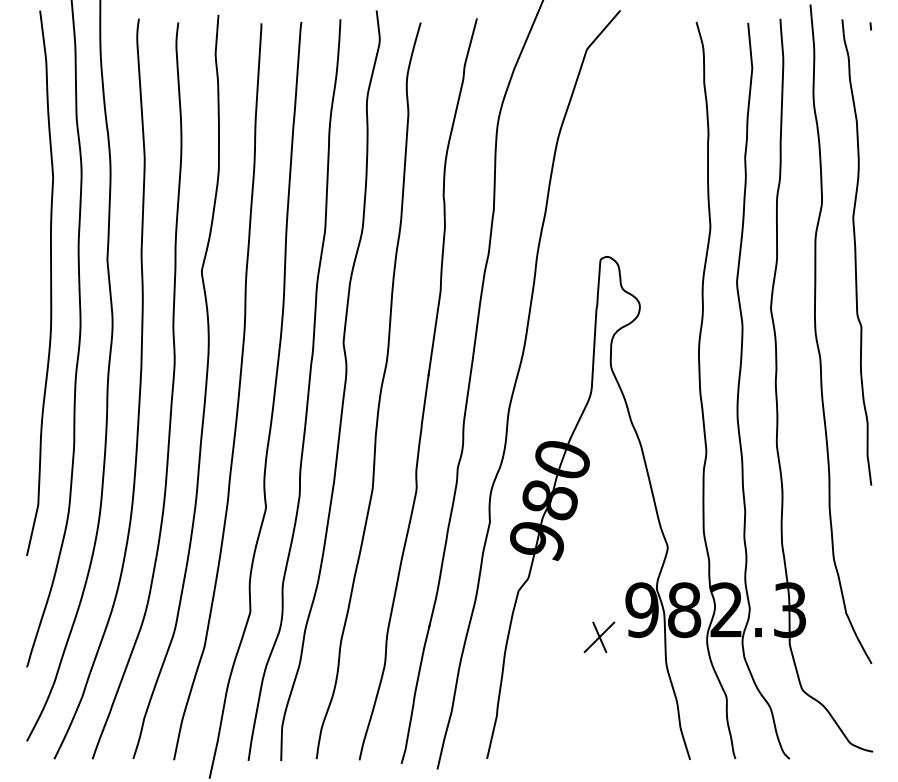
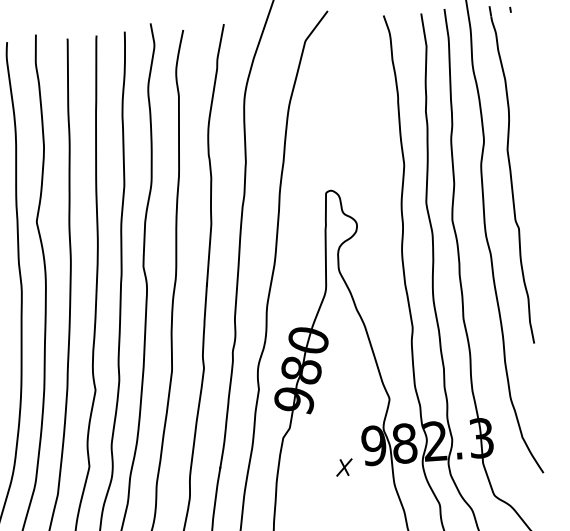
part: (599, 636) -> (344, 467), size x0.71

